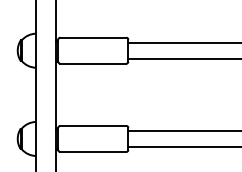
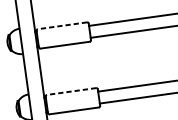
line: (92, 37) -> (61, 25), solid -> dashed
line: (92, 125) -> (70, 91), solid -> dashed

